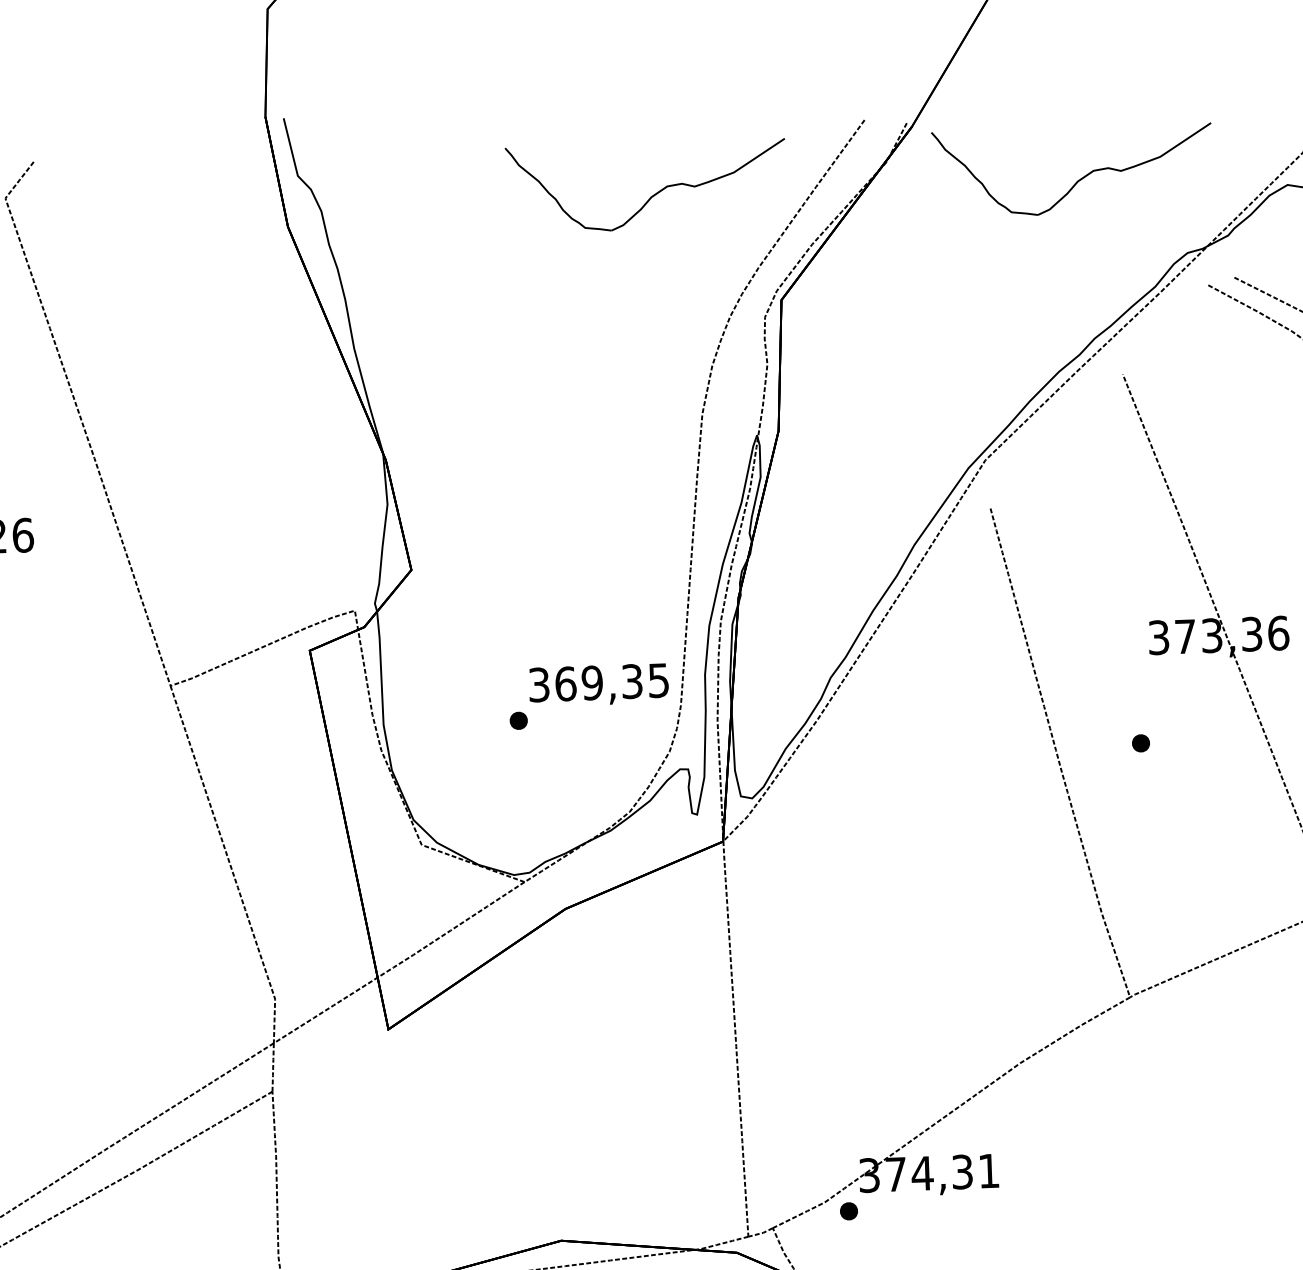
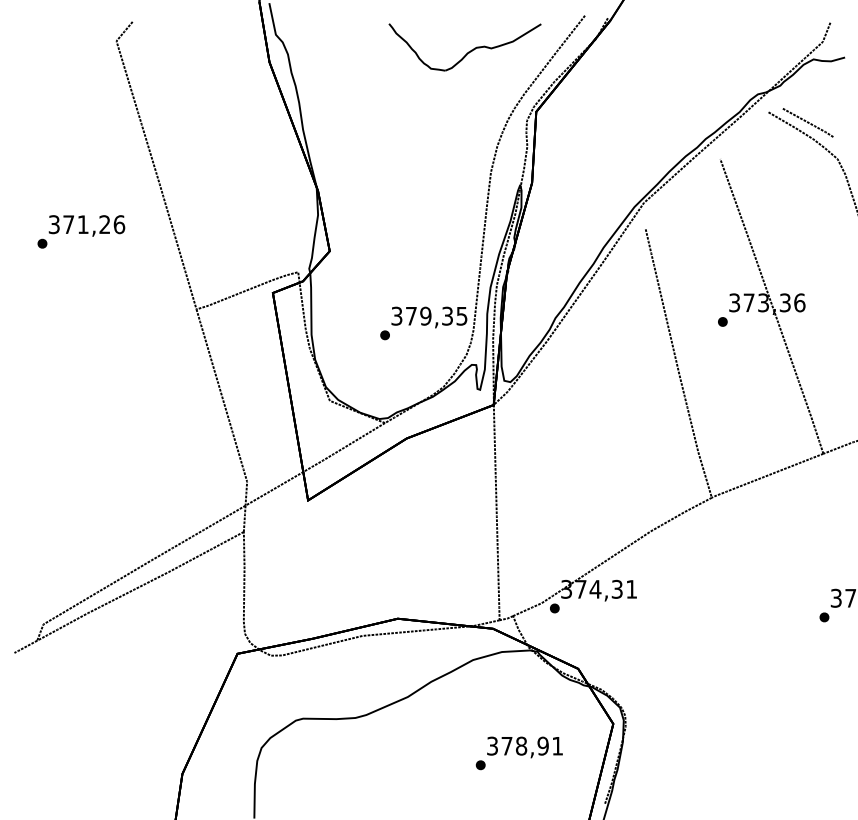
part: (1071, 171) -> (696, 47), removed
text: (565, 682) -> (411, 315), 369,35 -> 379,35
part: (1140, 742) -> (722, 321), moved

